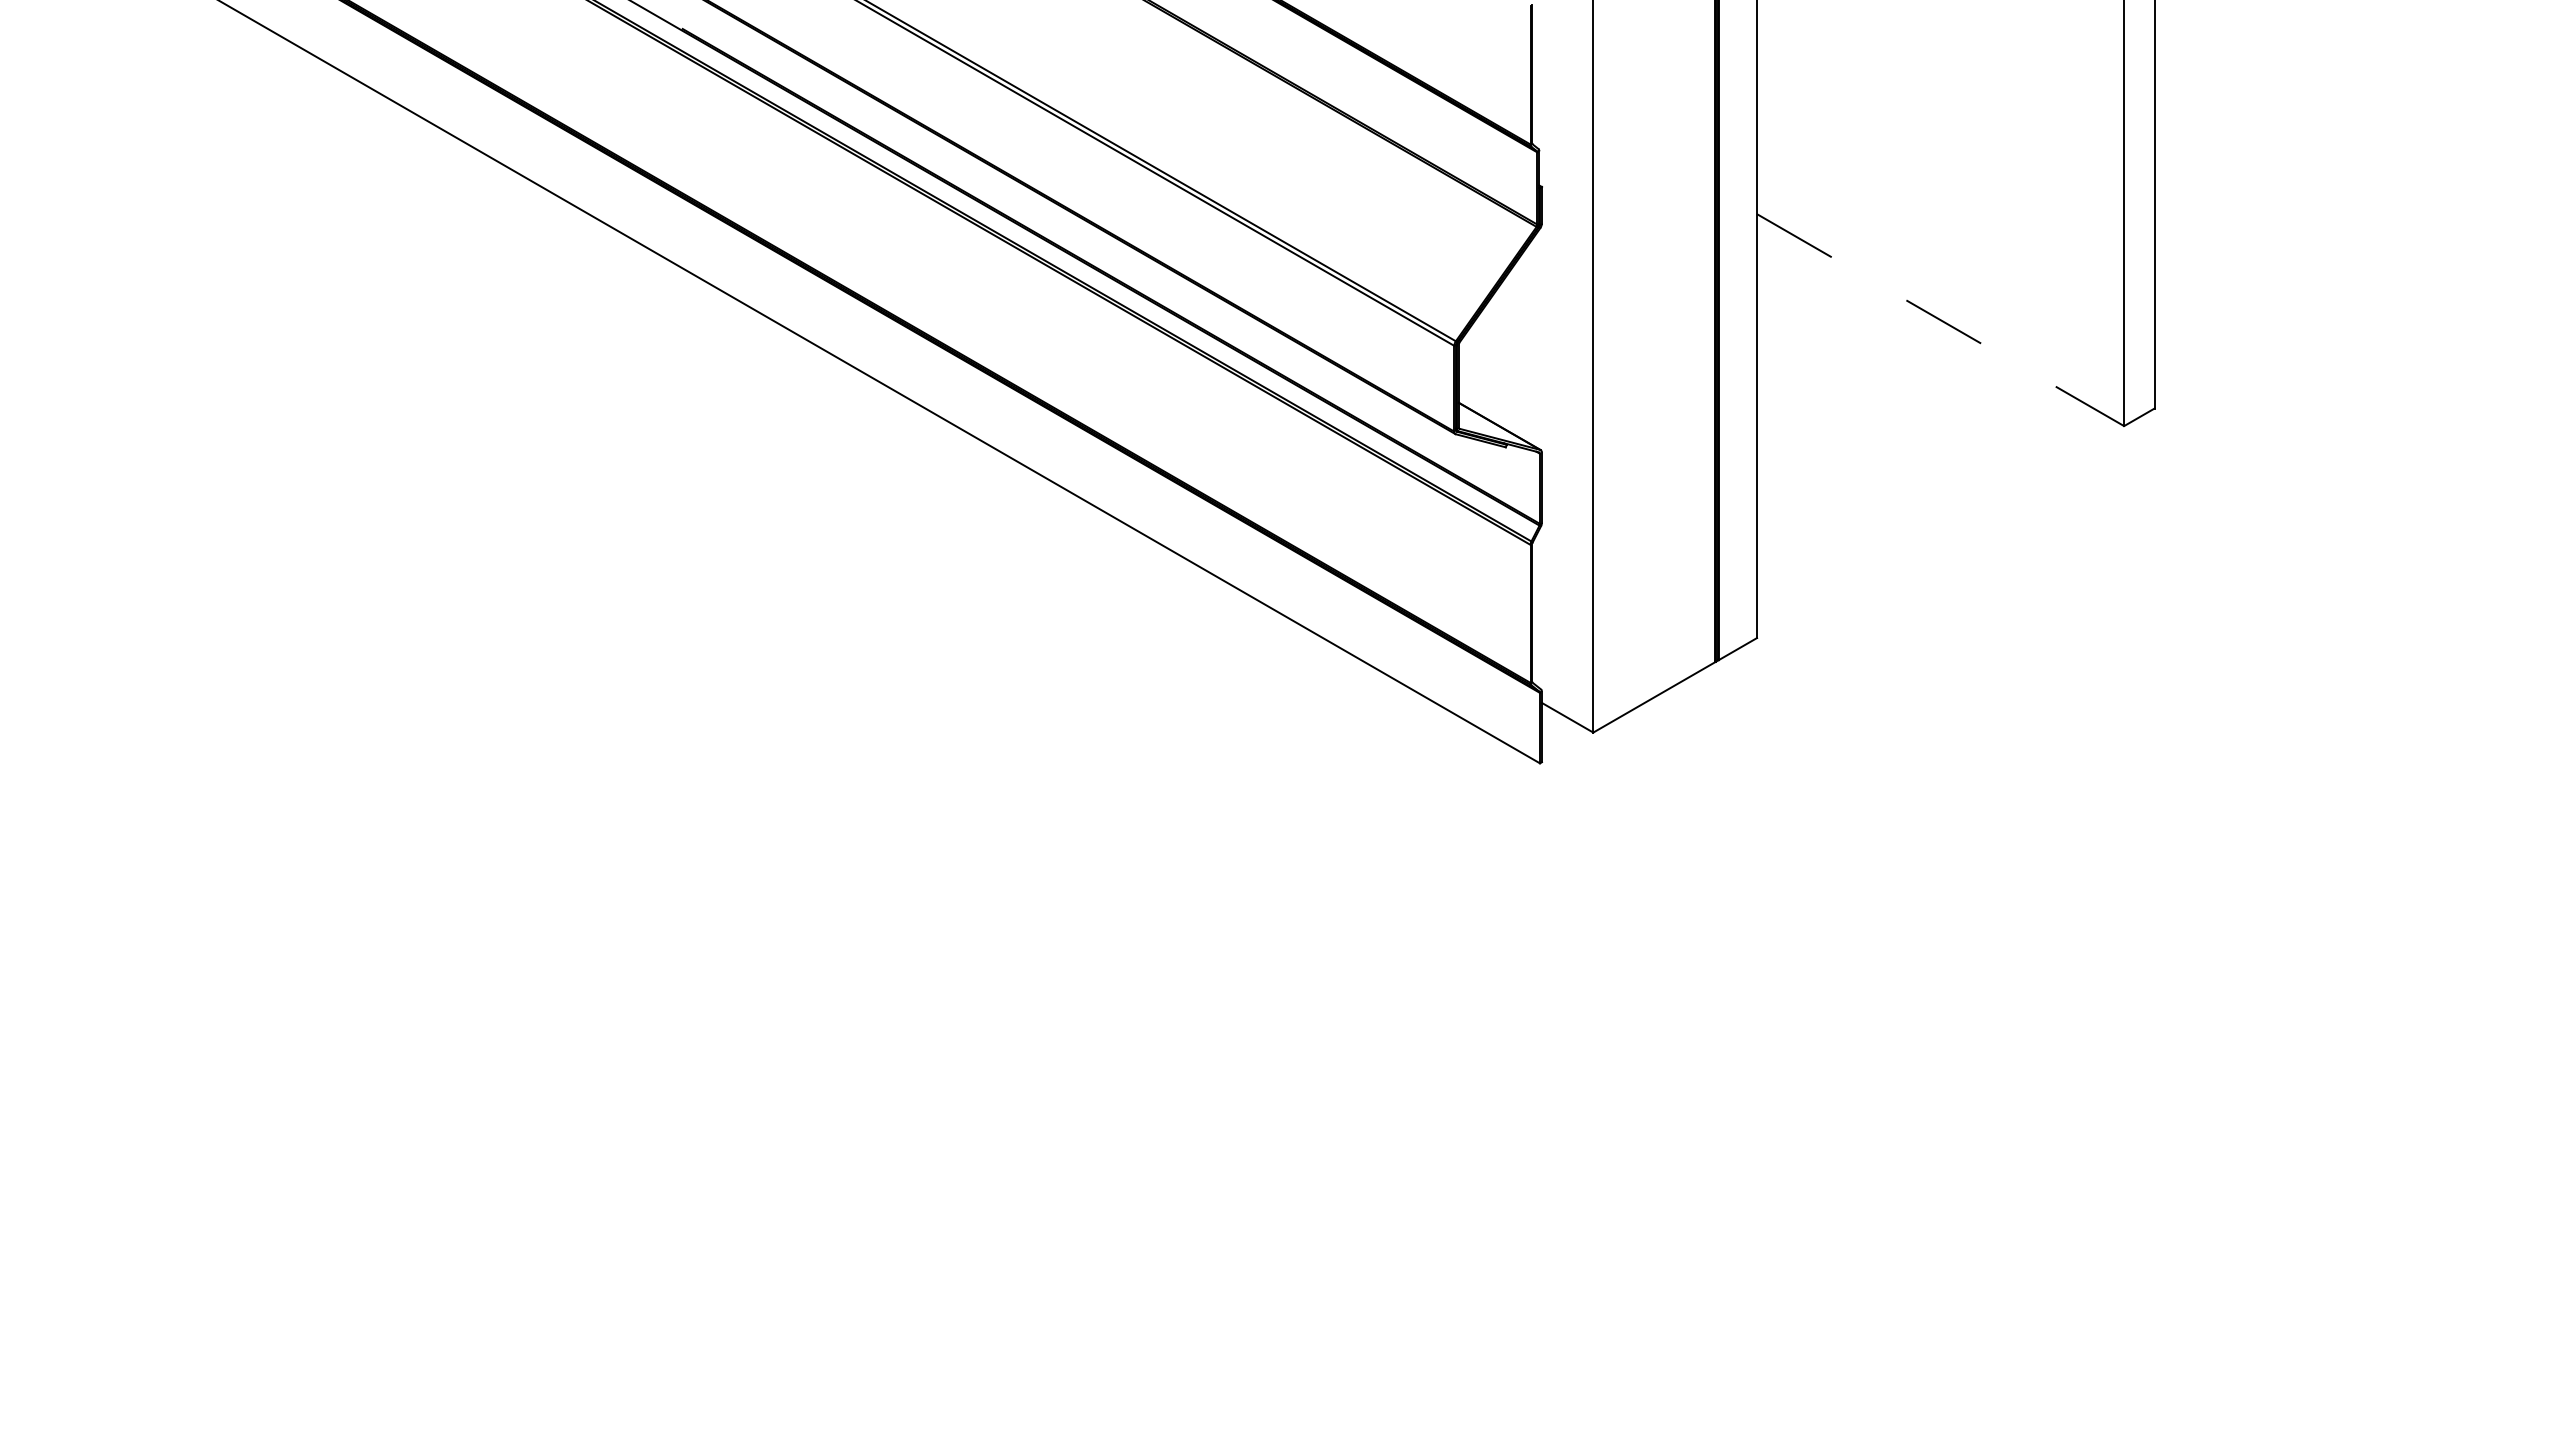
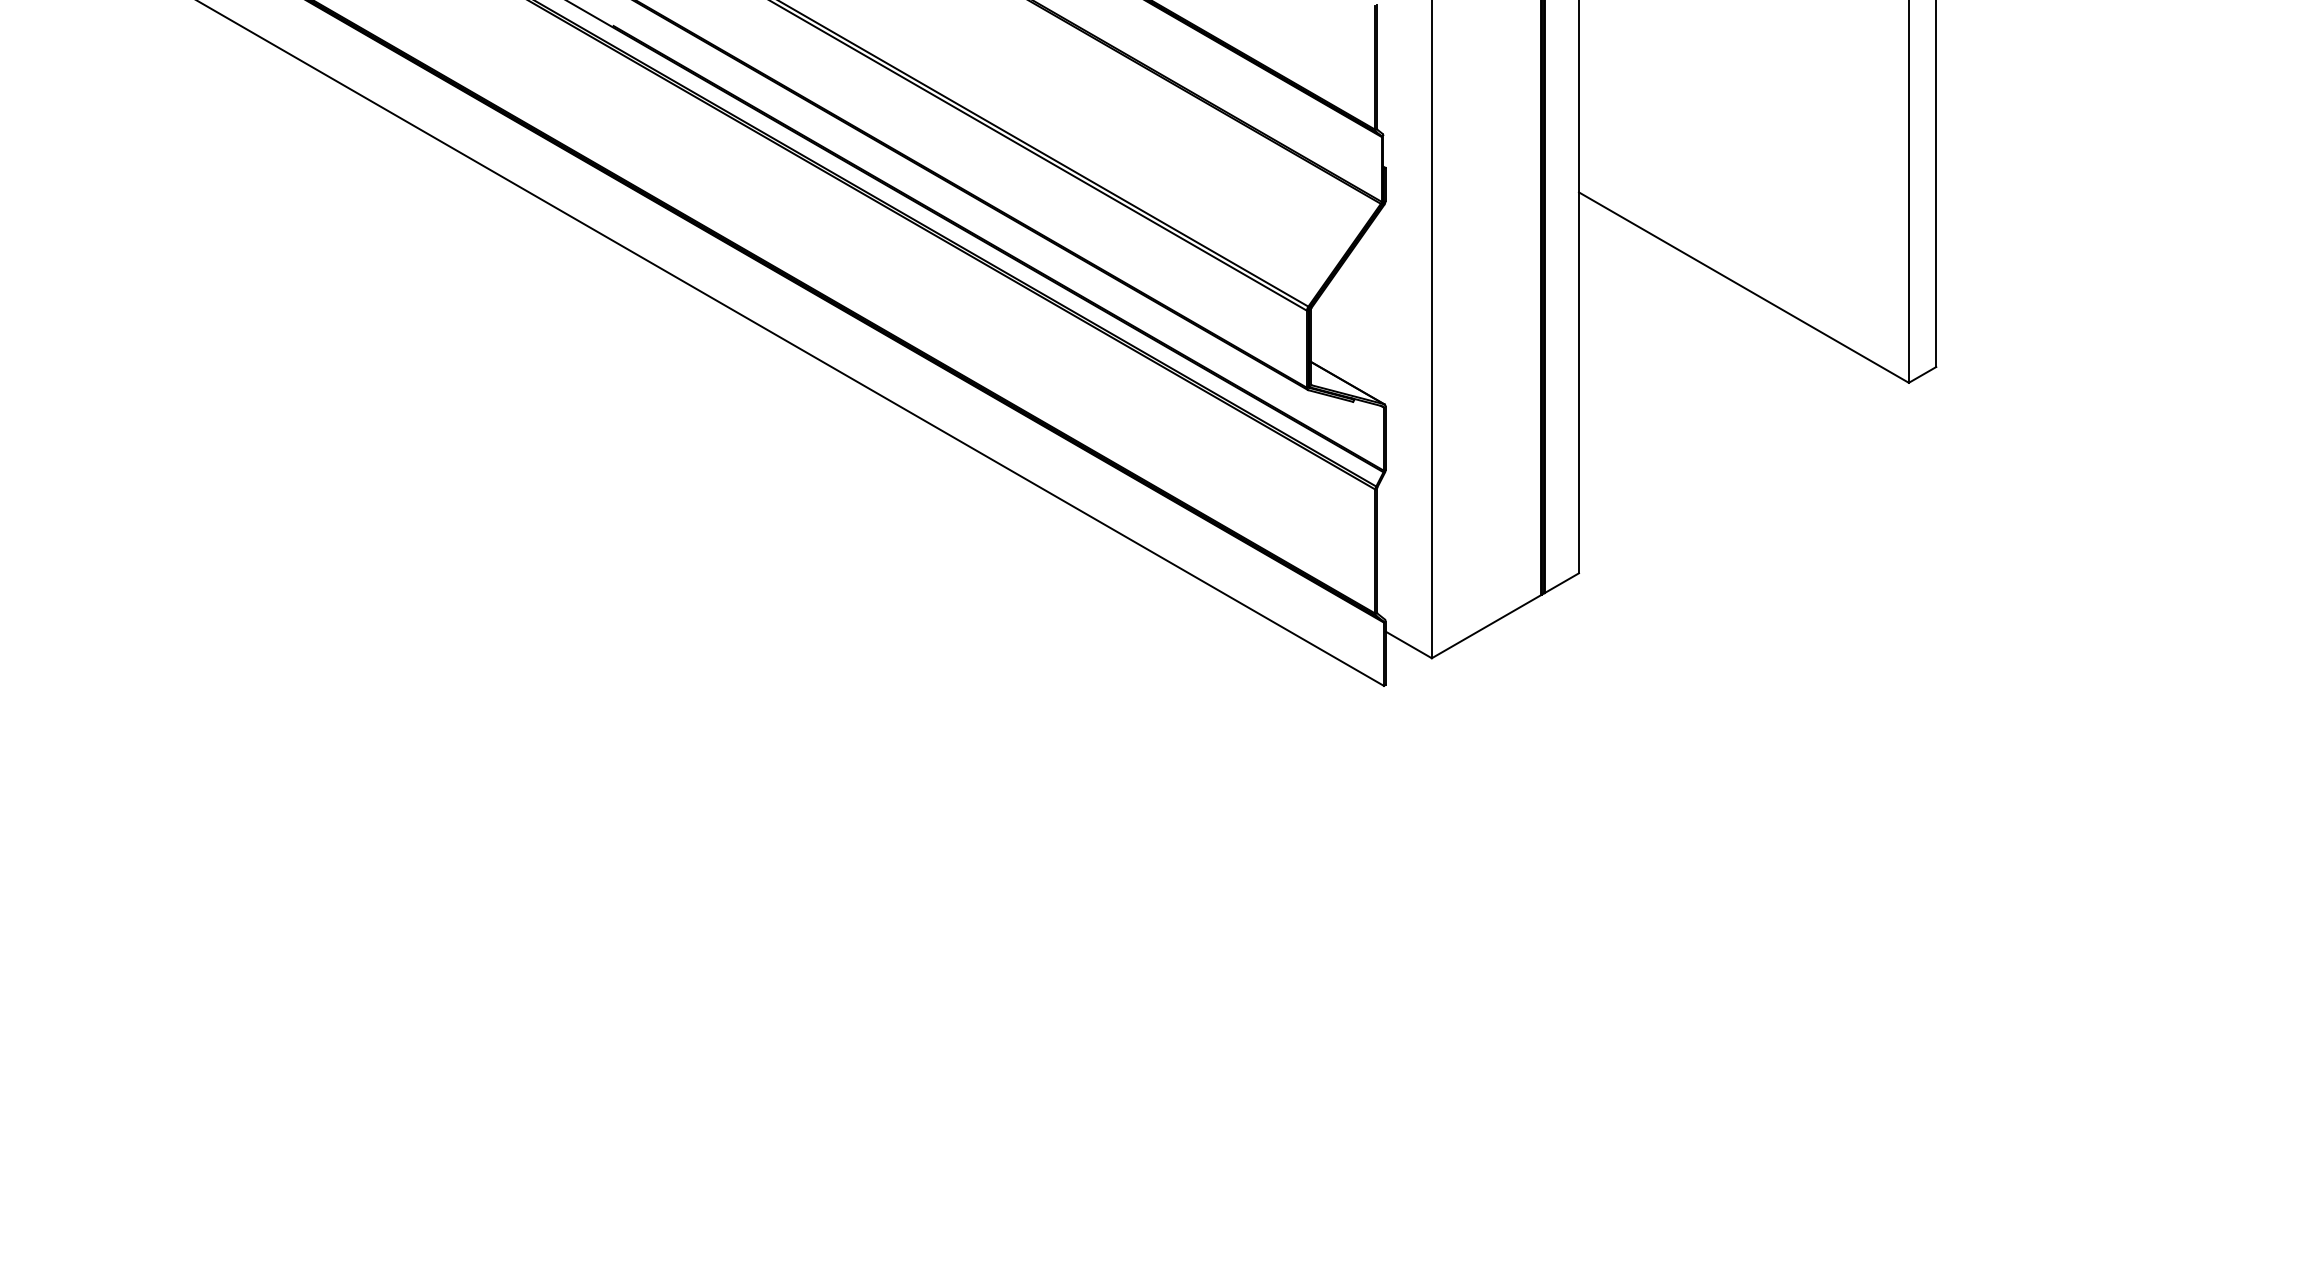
line: (1940, 320) -> (1743, 287), dashed -> solid

